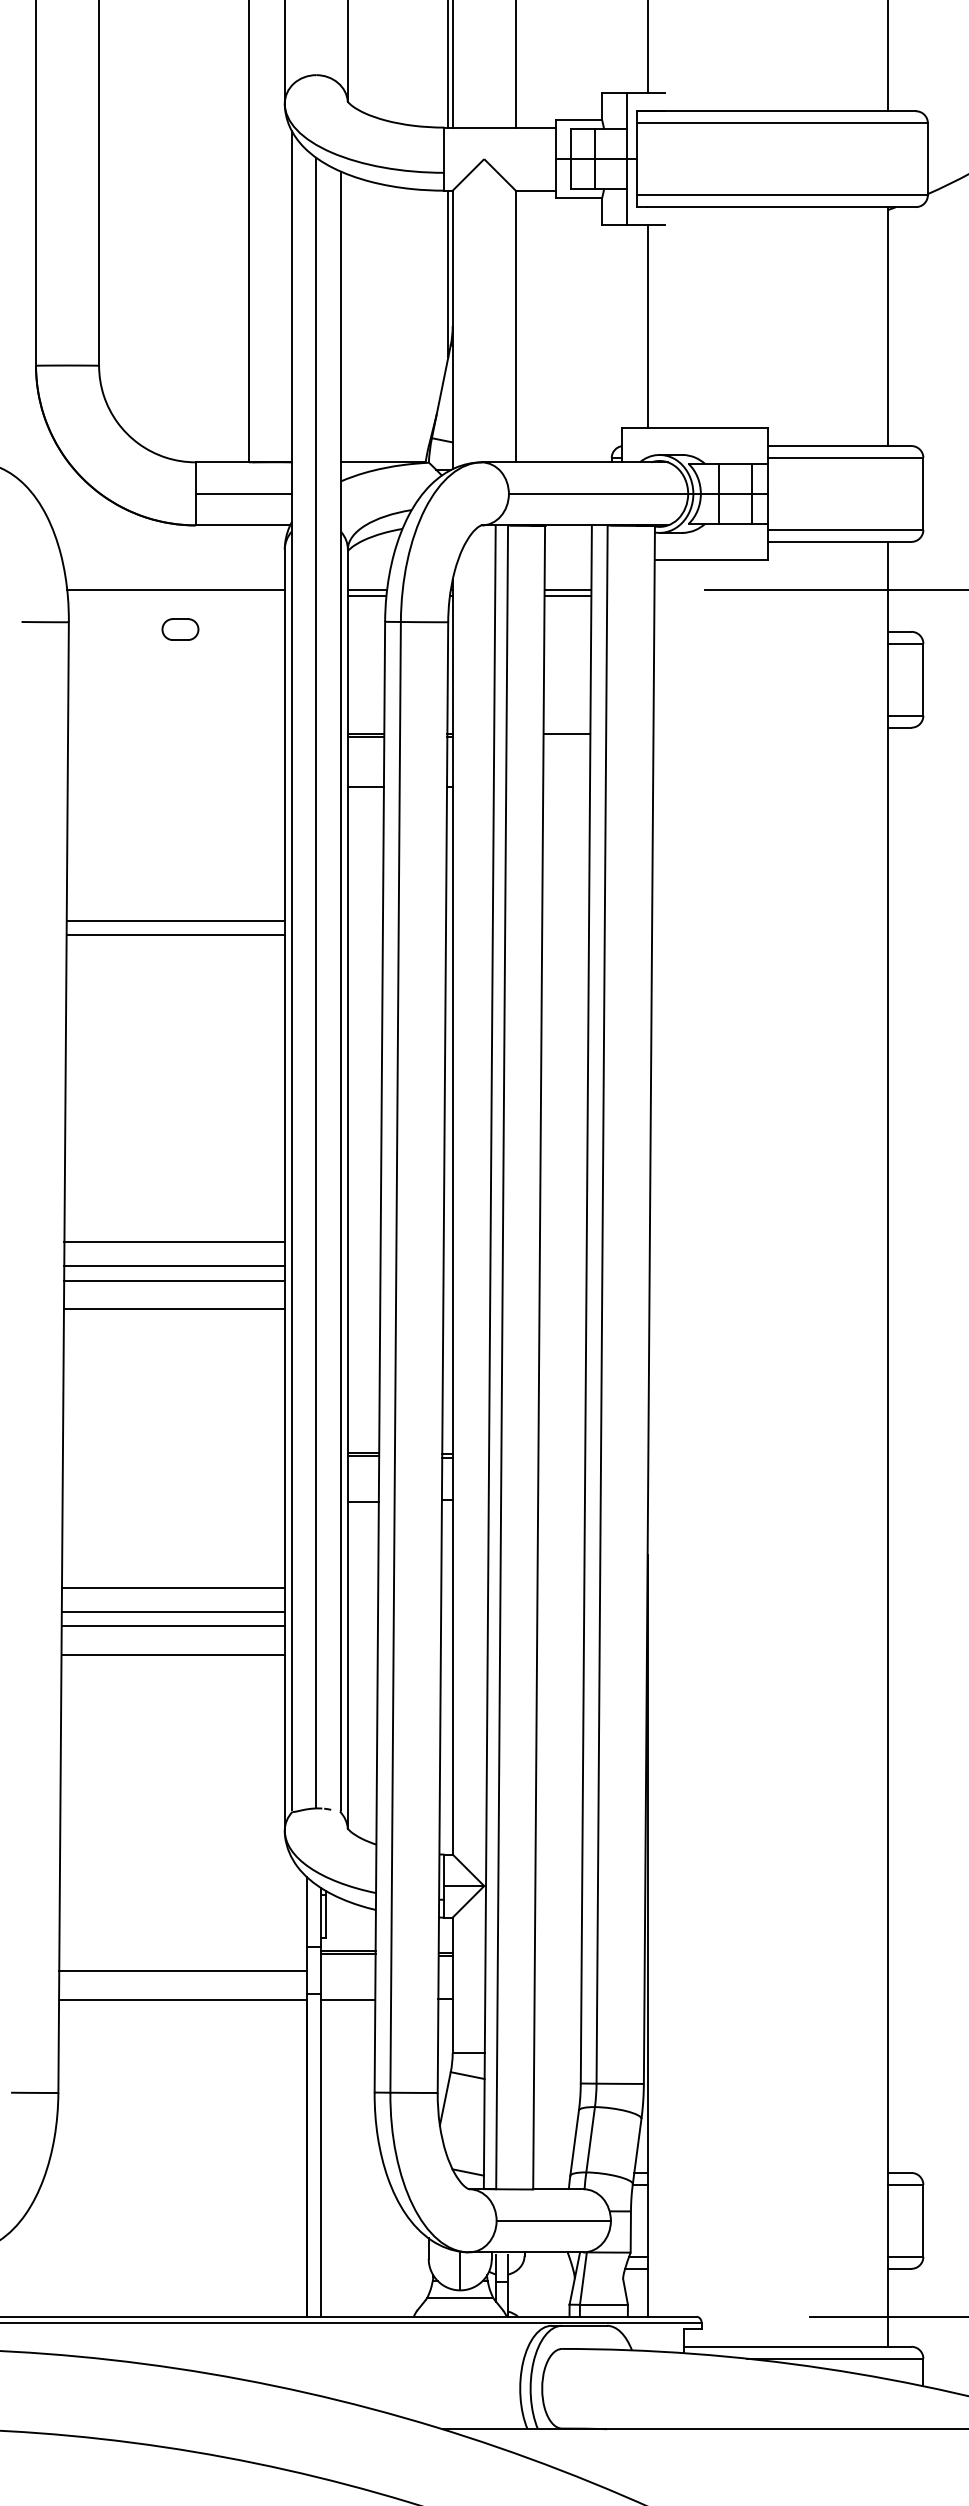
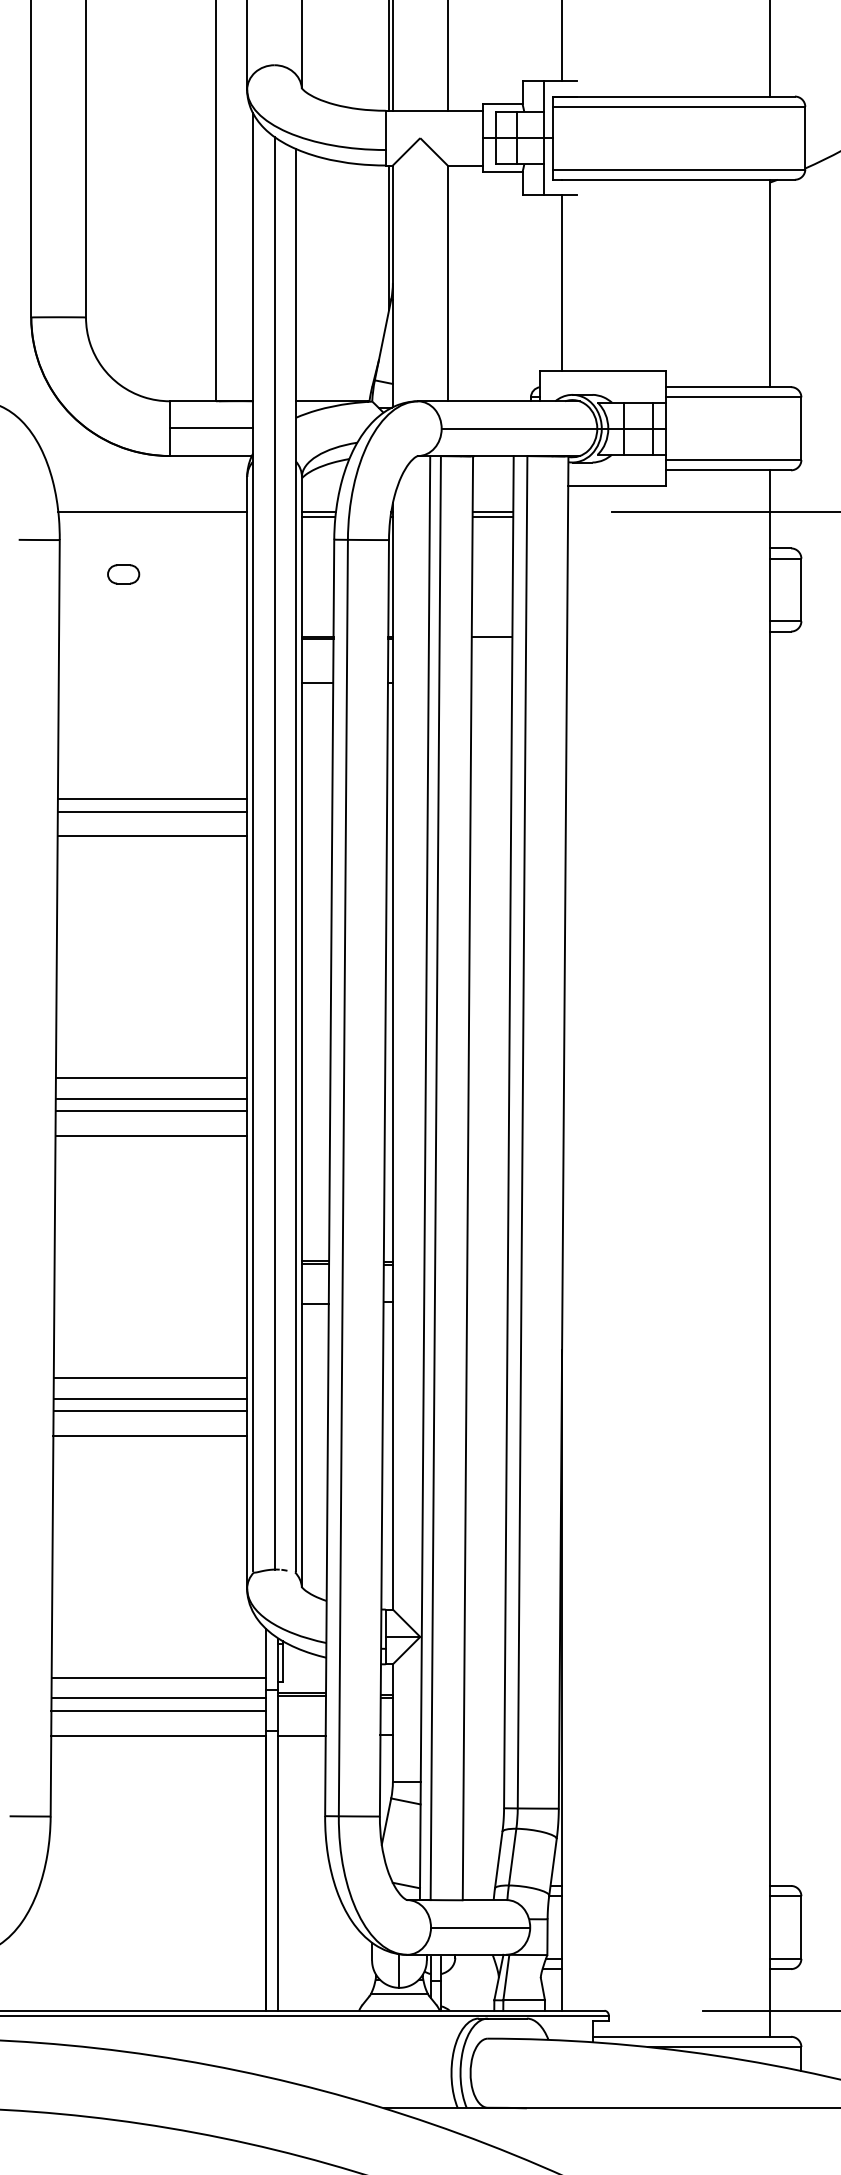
part: (180, 629) -> (123, 574), moved
line: (175, 963) -> (152, 836), added
line: (182, 1932) -> (158, 1677), added
line: (182, 1956) -> (158, 1698), added

